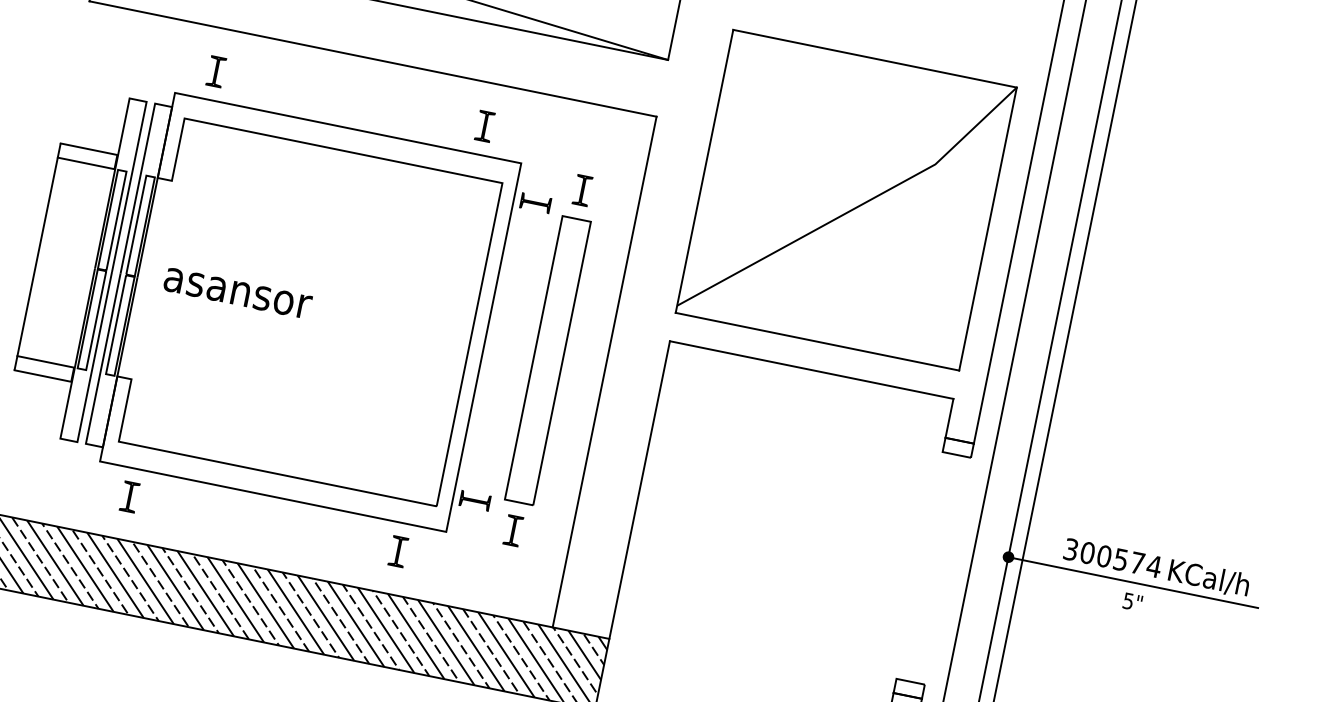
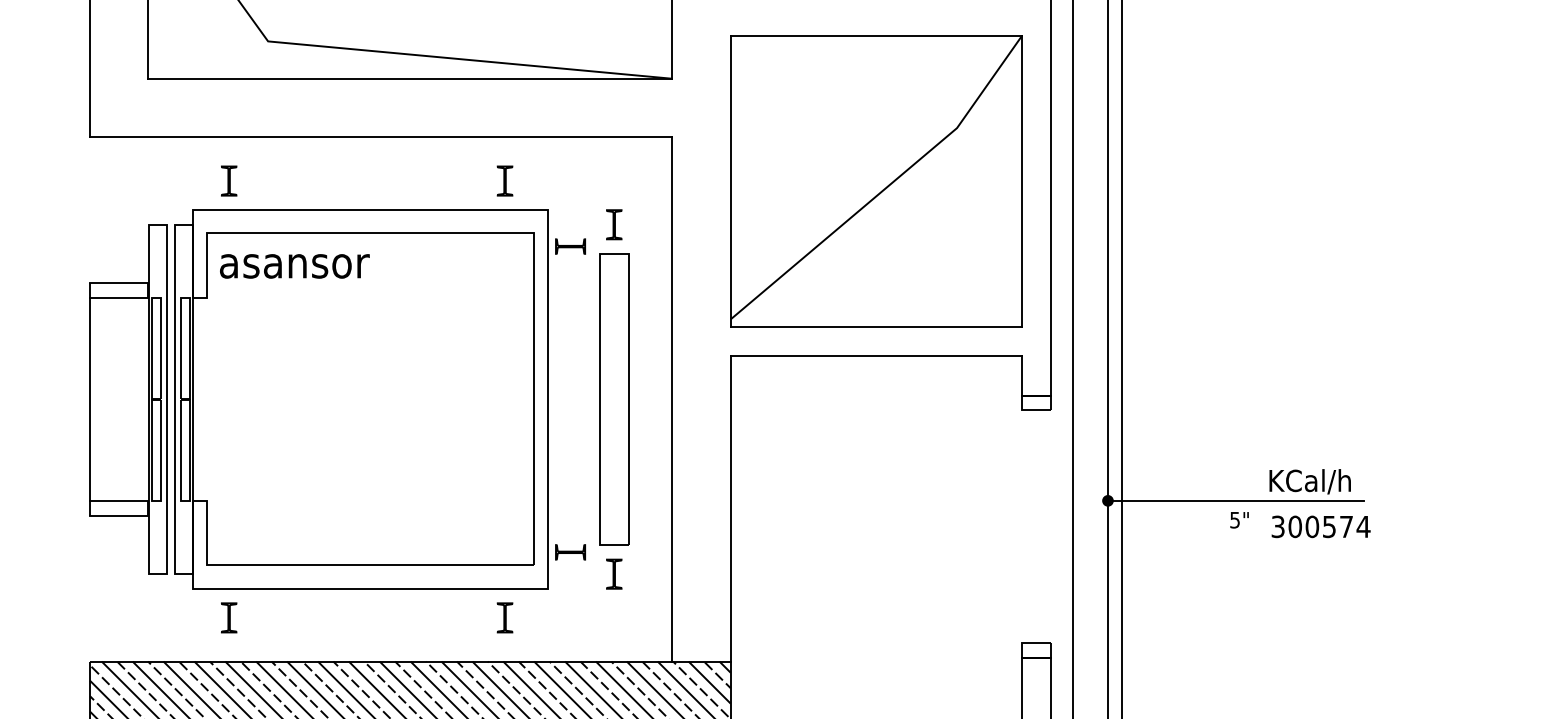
text: (237, 293) -> (294, 266), moved
text: (1112, 557) -> (1320, 526), moved

